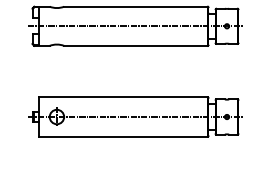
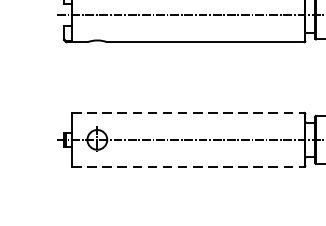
line: (123, 97) -> (188, 113), solid -> dashed
line: (123, 136) -> (188, 166), solid -> dashed

